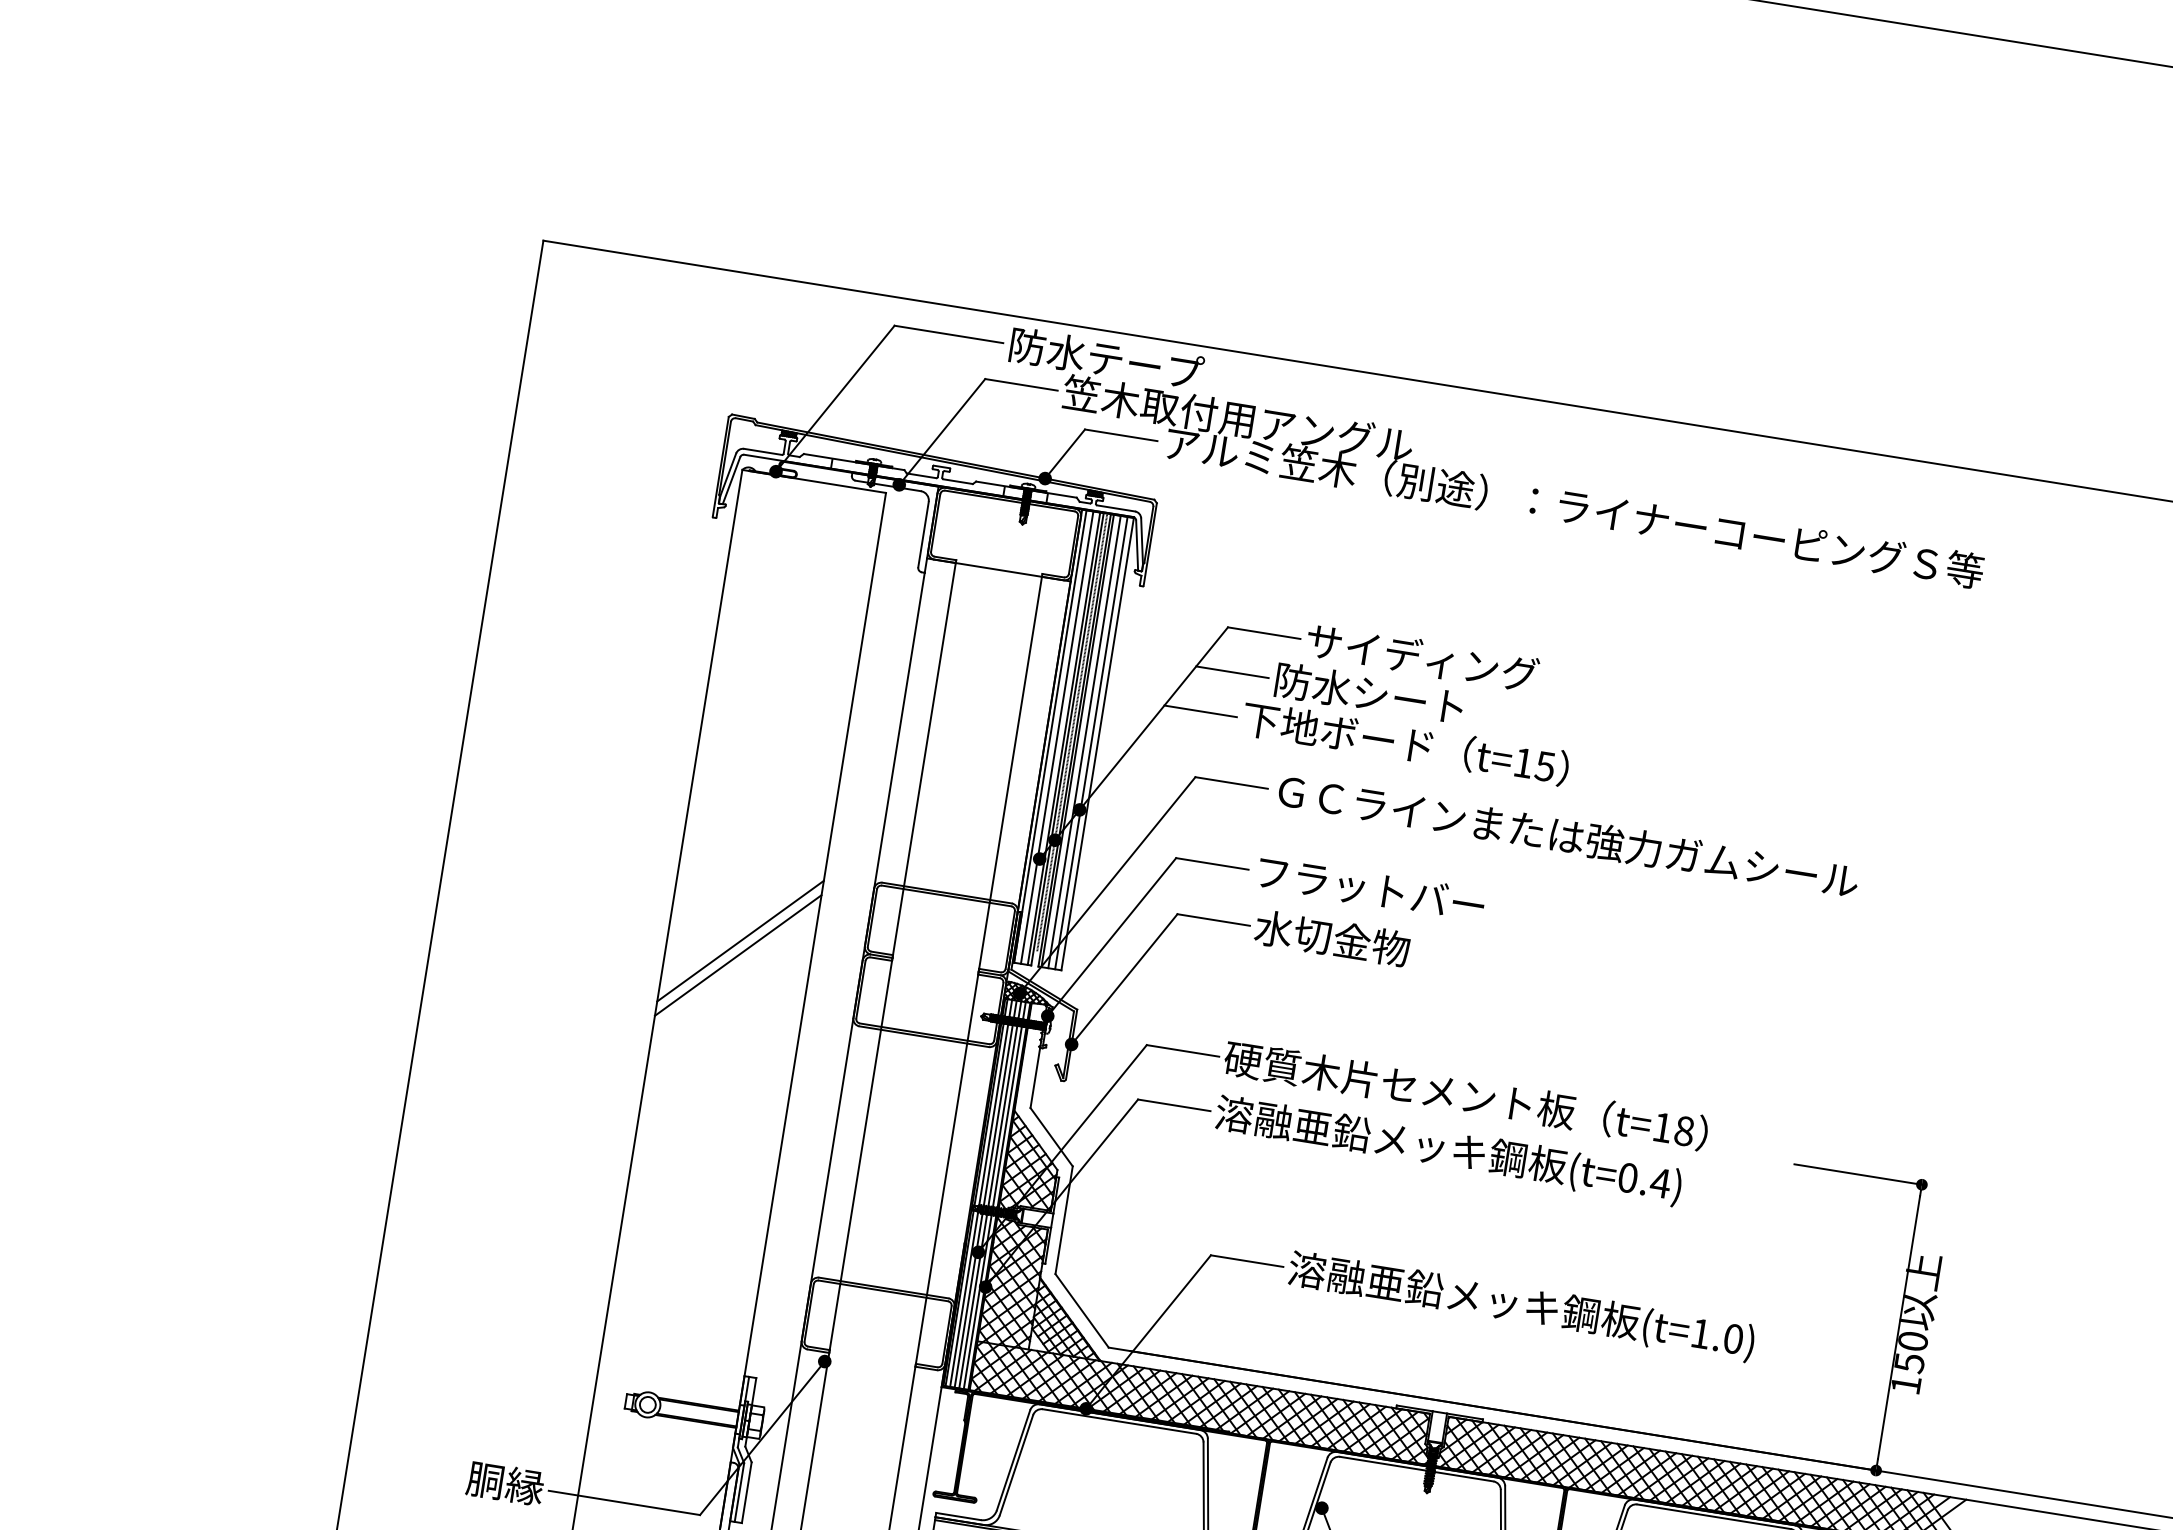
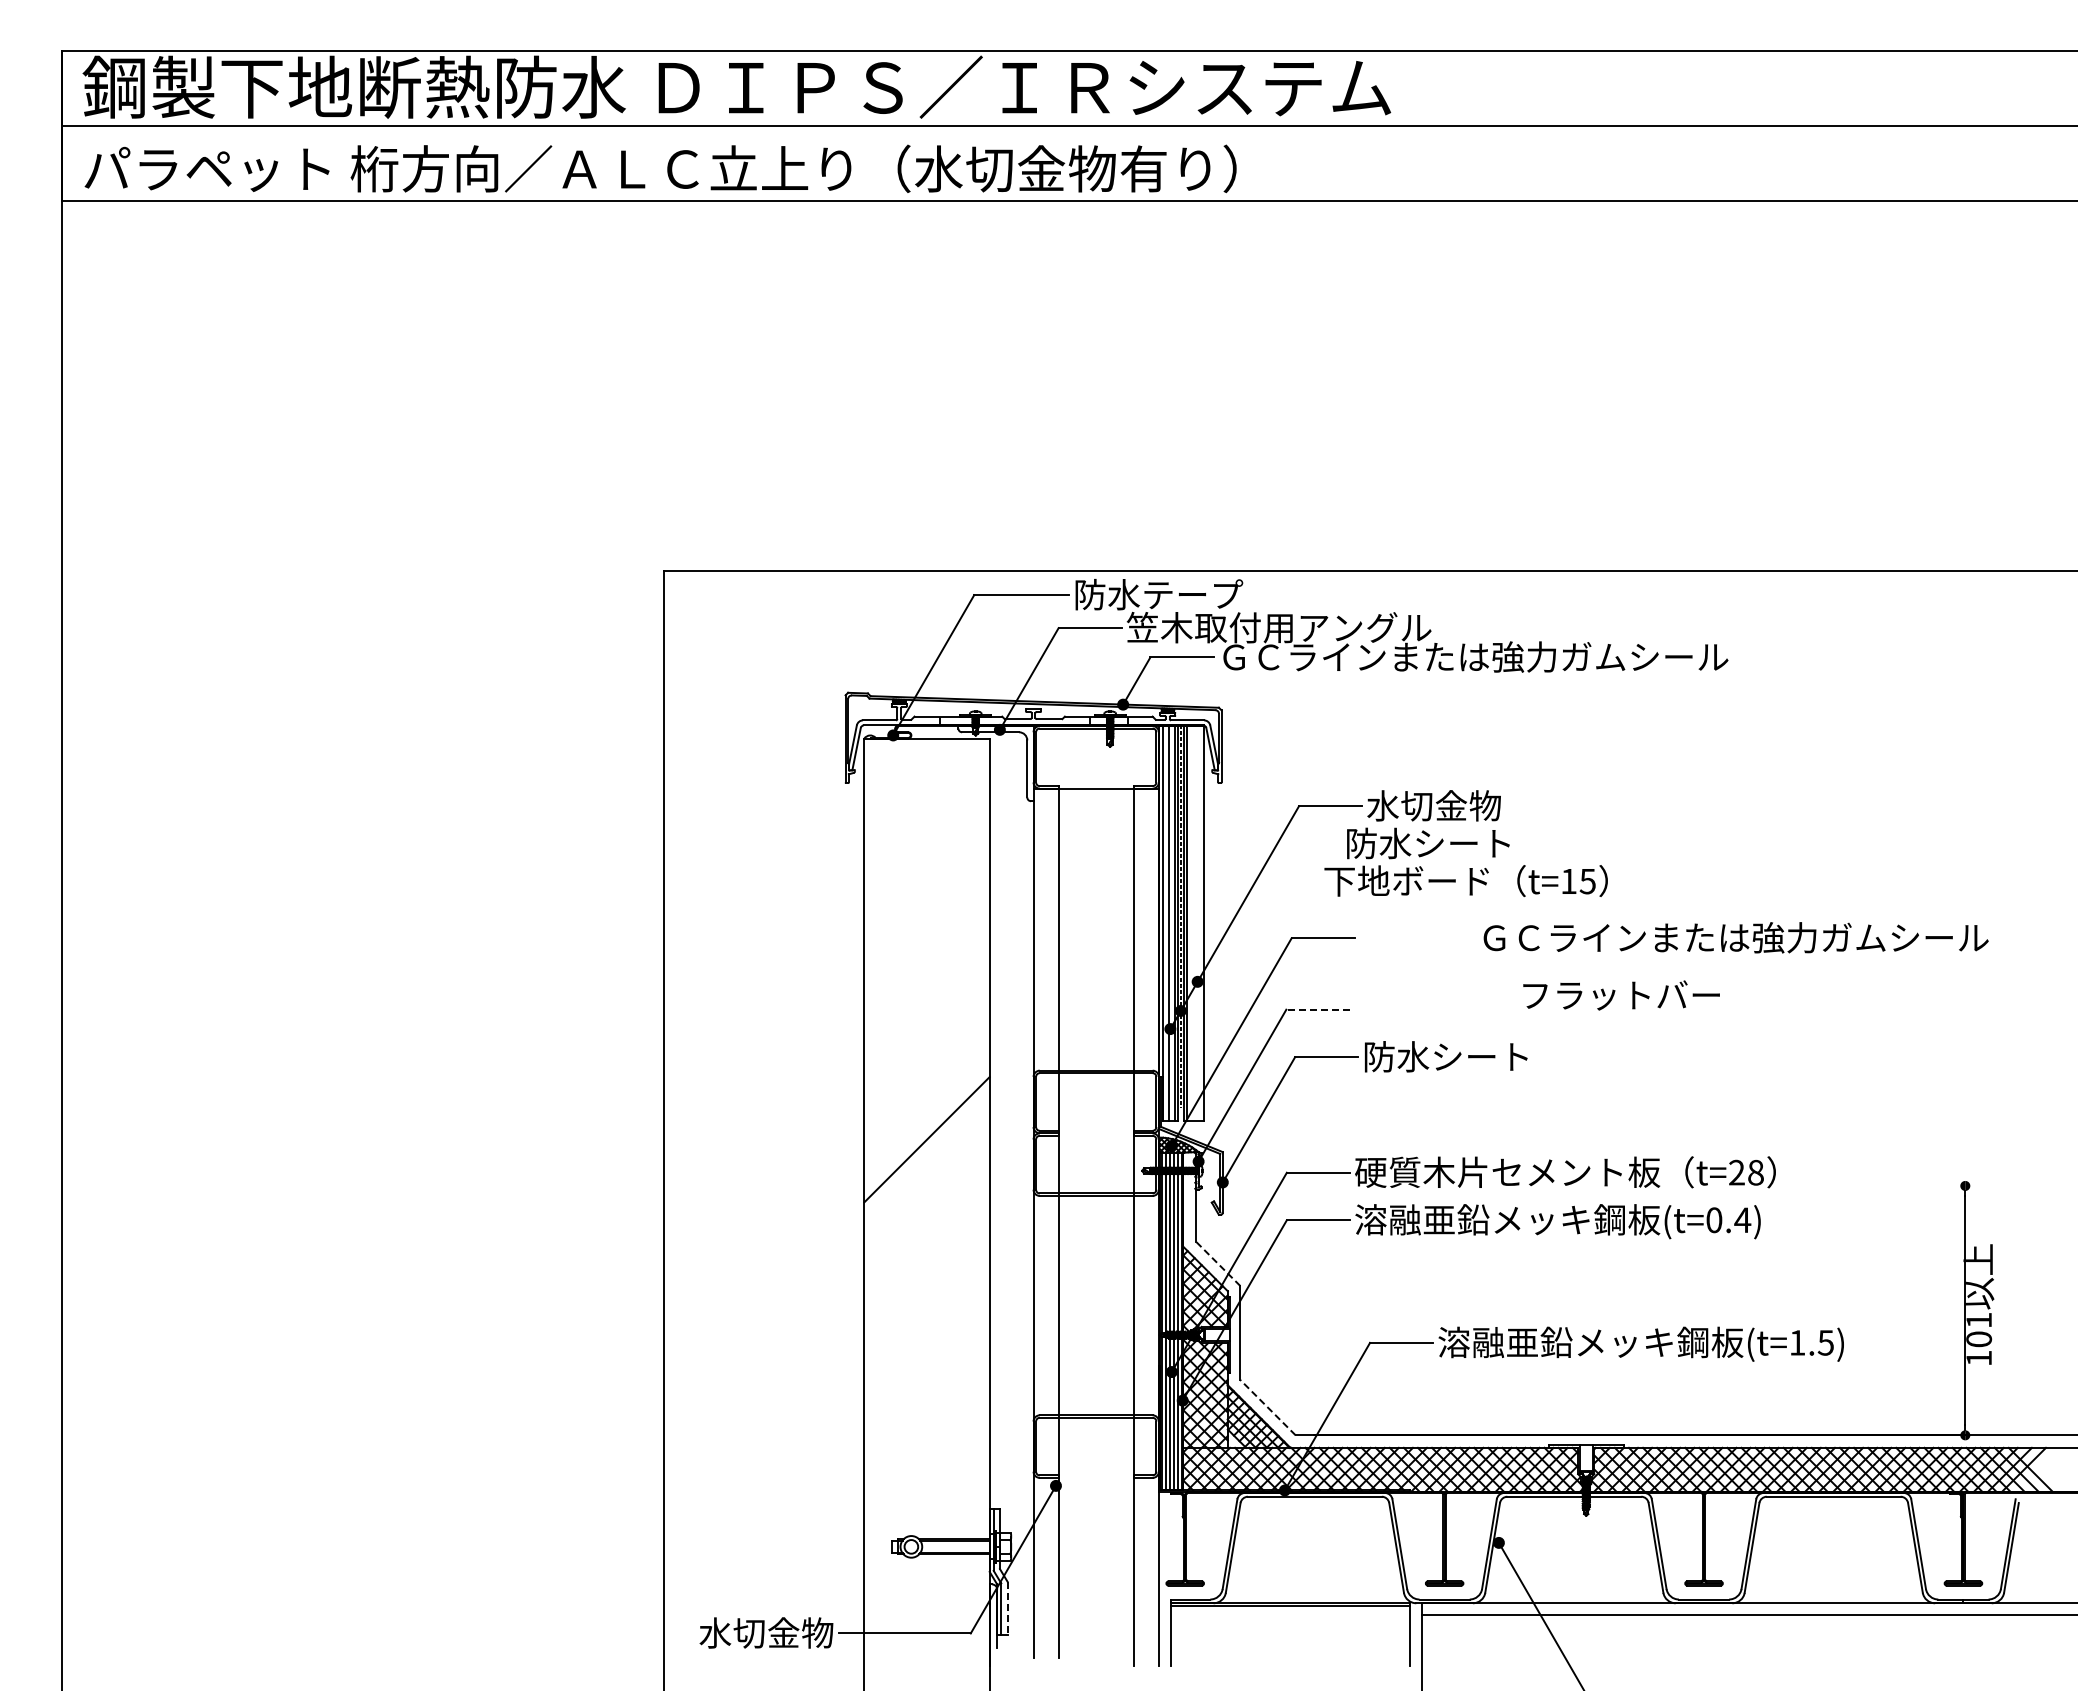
text: (1574, 506) -> (1577, 656), アルミ笠木（別途）：ライナーコーピングＳ等 -> ＧＣラインまたは強力ガムシール
text: (1422, 657) -> (1468, 805), サイディング -> 水切金物
line: (1232, 671) -> (1308, 843), removed
line: (1199, 711) -> (1286, 881), removed
line: (1084, 742) -> (1192, 923), removed
line: (1091, 743) -> (1198, 923), removed
text: (1567, 835) -> (1735, 937), moved
line: (1211, 863) -> (1317, 1009), solid -> dashed
text: (1371, 889) -> (1621, 995), moved
text: (1349, 940) -> (1445, 1056), 水切金物 -> 防水シート
line: (737, 954) -> (926, 1151), removed
text: (1662, 1127) -> (1736, 1172), t=18 -> t=28
line: (1051, 1136) -> (1218, 1263), solid -> dashed
line: (1858, 1173) -> (1909, 1185), removed
line: (1081, 1310) -> (1267, 1407), solid -> dashed
text: (1732, 1338) -> (1825, 1342), (t=1.0) -> (t=1.5)
text: (1911, 1351) -> (1979, 1329), 150 -> 101
text: (466, 1476) -> (766, 1632), 胴縁 -> 水切金物
line: (746, 1493) -> (1007, 1608), solid -> dashed

